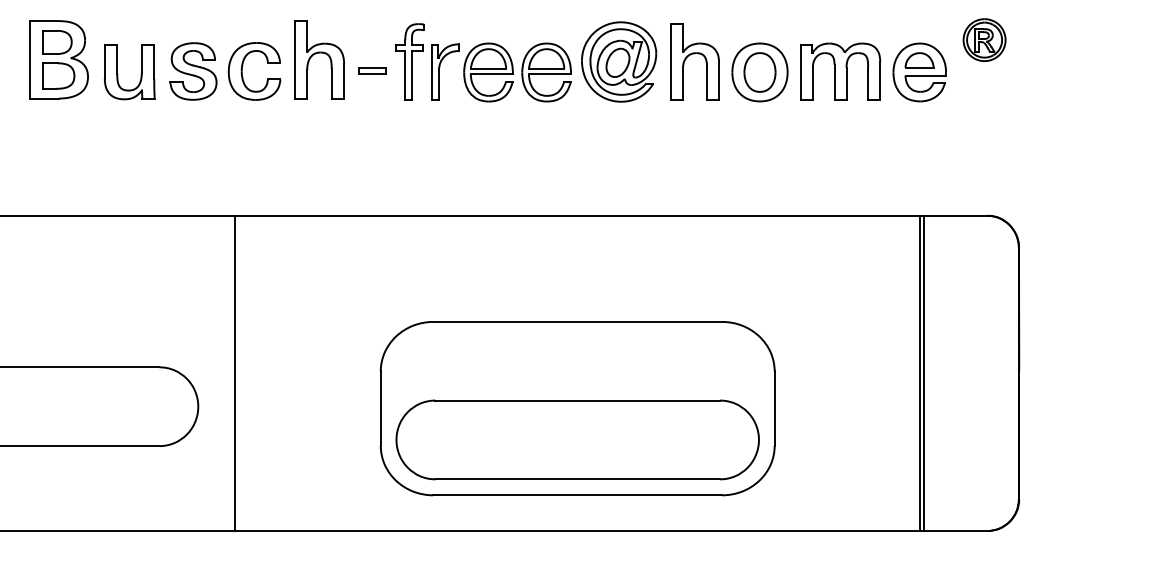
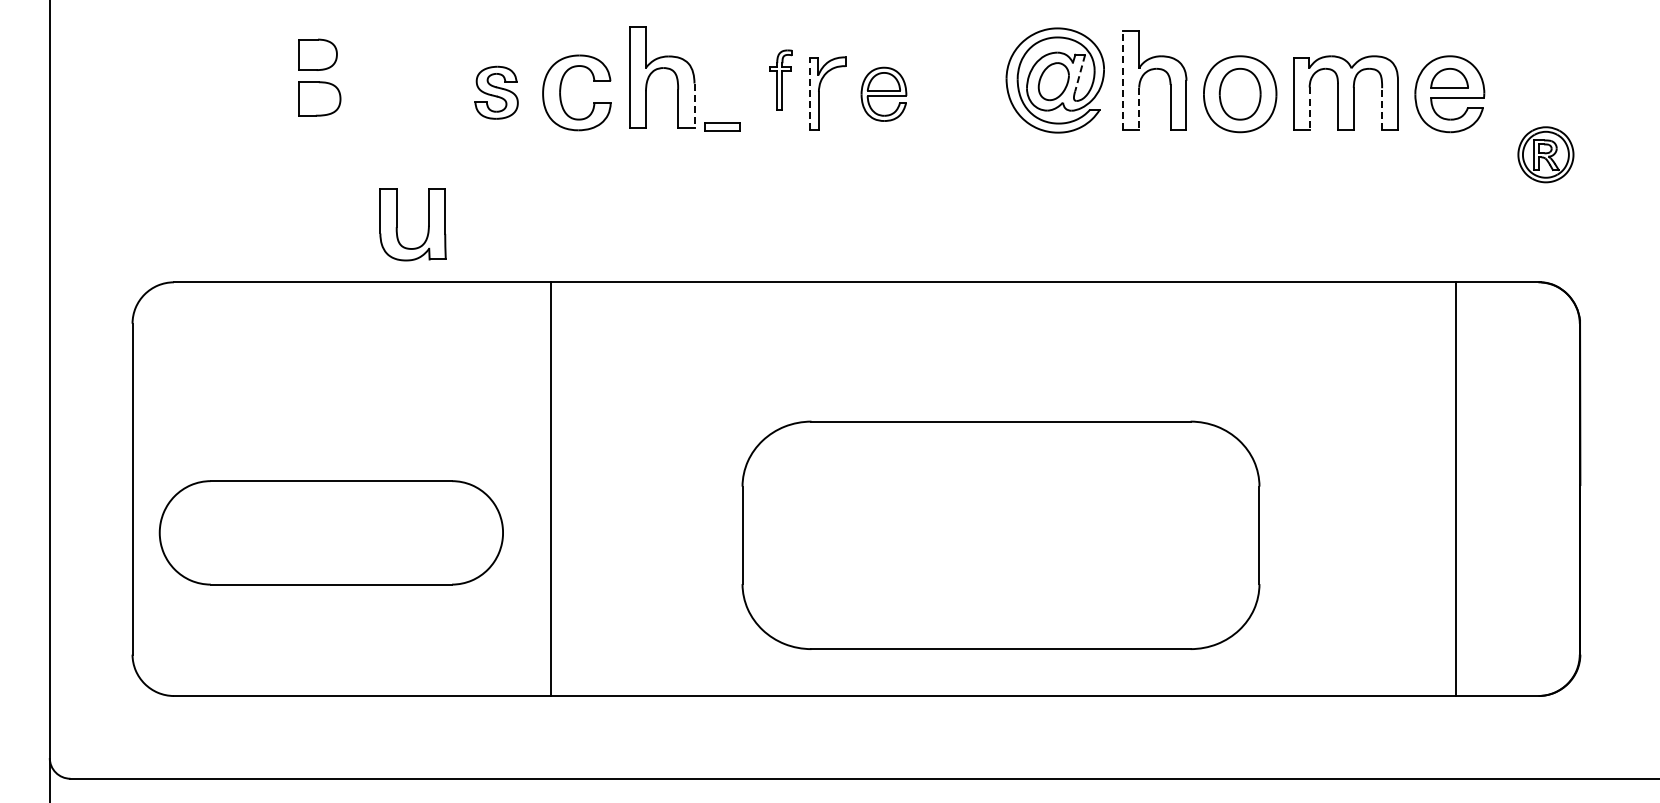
part: (984, 39) -> (1545, 154), moved
line: (638, 56) -> (1080, 73), solid -> dashed
part: (59, 59) -> (320, 77), removed
part: (409, 61) -> (780, 79), size x0.6
line: (671, 62) -> (1123, 80), solid -> dashed
part: (372, 70) -> (722, 126), moved
part: (117, 71) -> (397, 224), moved
part: (193, 71) -> (496, 92), size x0.7
line: (432, 72) -> (810, 94), solid -> dashed
part: (488, 72) -> (883, 94), size x0.7
part: (546, 72) -> (960, 94), removed
line: (344, 81) -> (694, 106), solid -> dashed
line: (868, 83) -> (1382, 108), solid -> dashed
line: (683, 84) -> (1139, 109), solid -> dashed
line: (812, 84) -> (1309, 109), solid -> dashed
line: (920, 373) -> (1450, 489), removed
part: (577, 439) -> (1000, 576), removed

